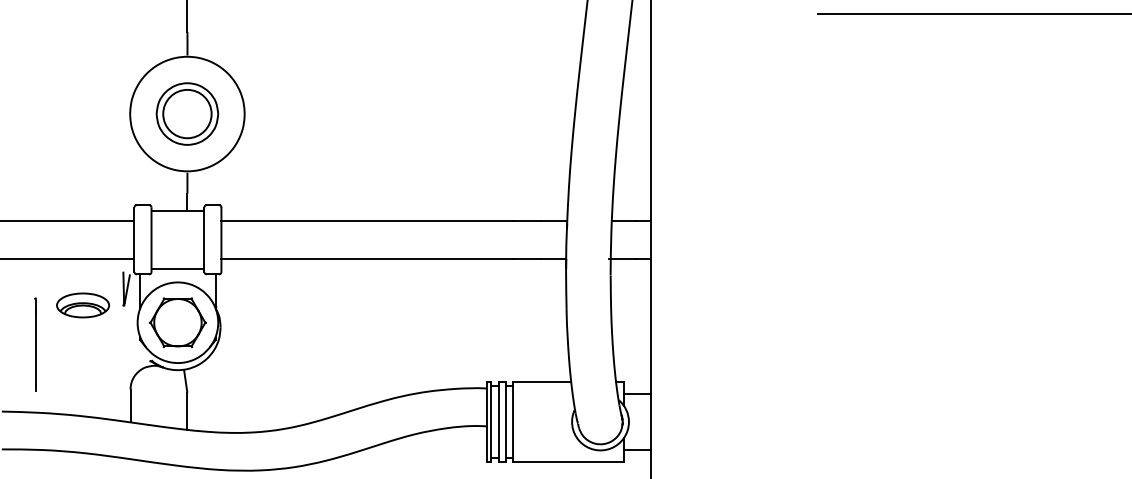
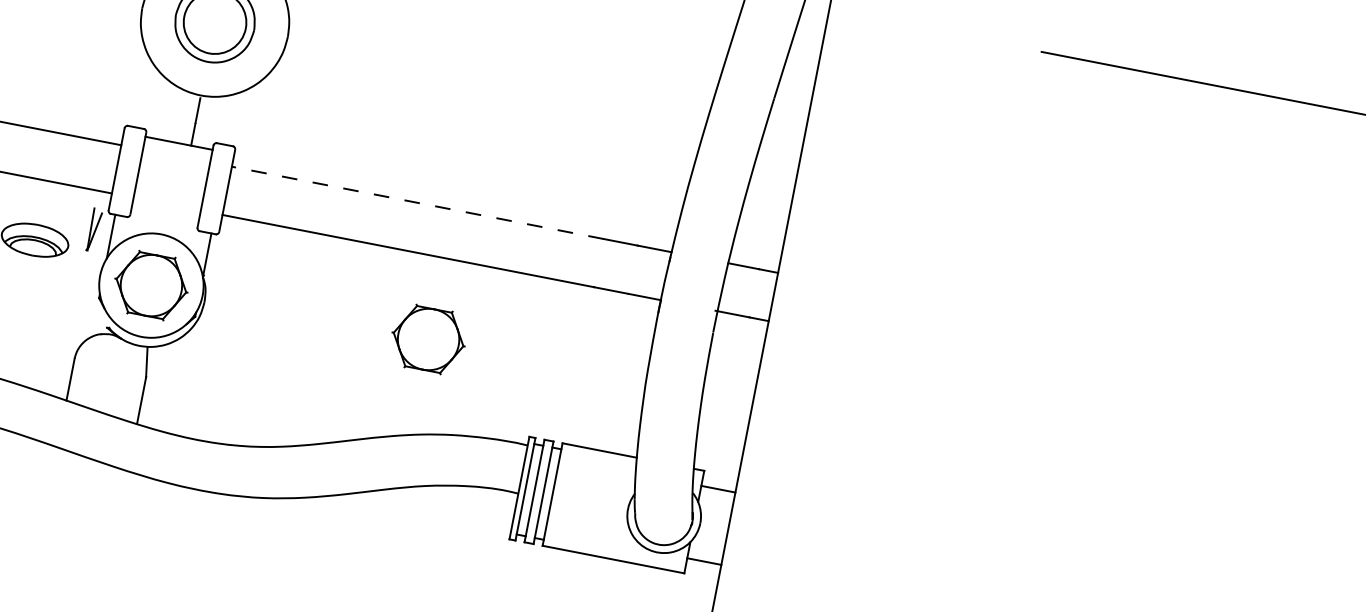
line: (367, 220) -> (417, 202), solid -> dashed
line: (177, 268) -> (164, 216), removed
part: (395, 322) -> (428, 339), added

